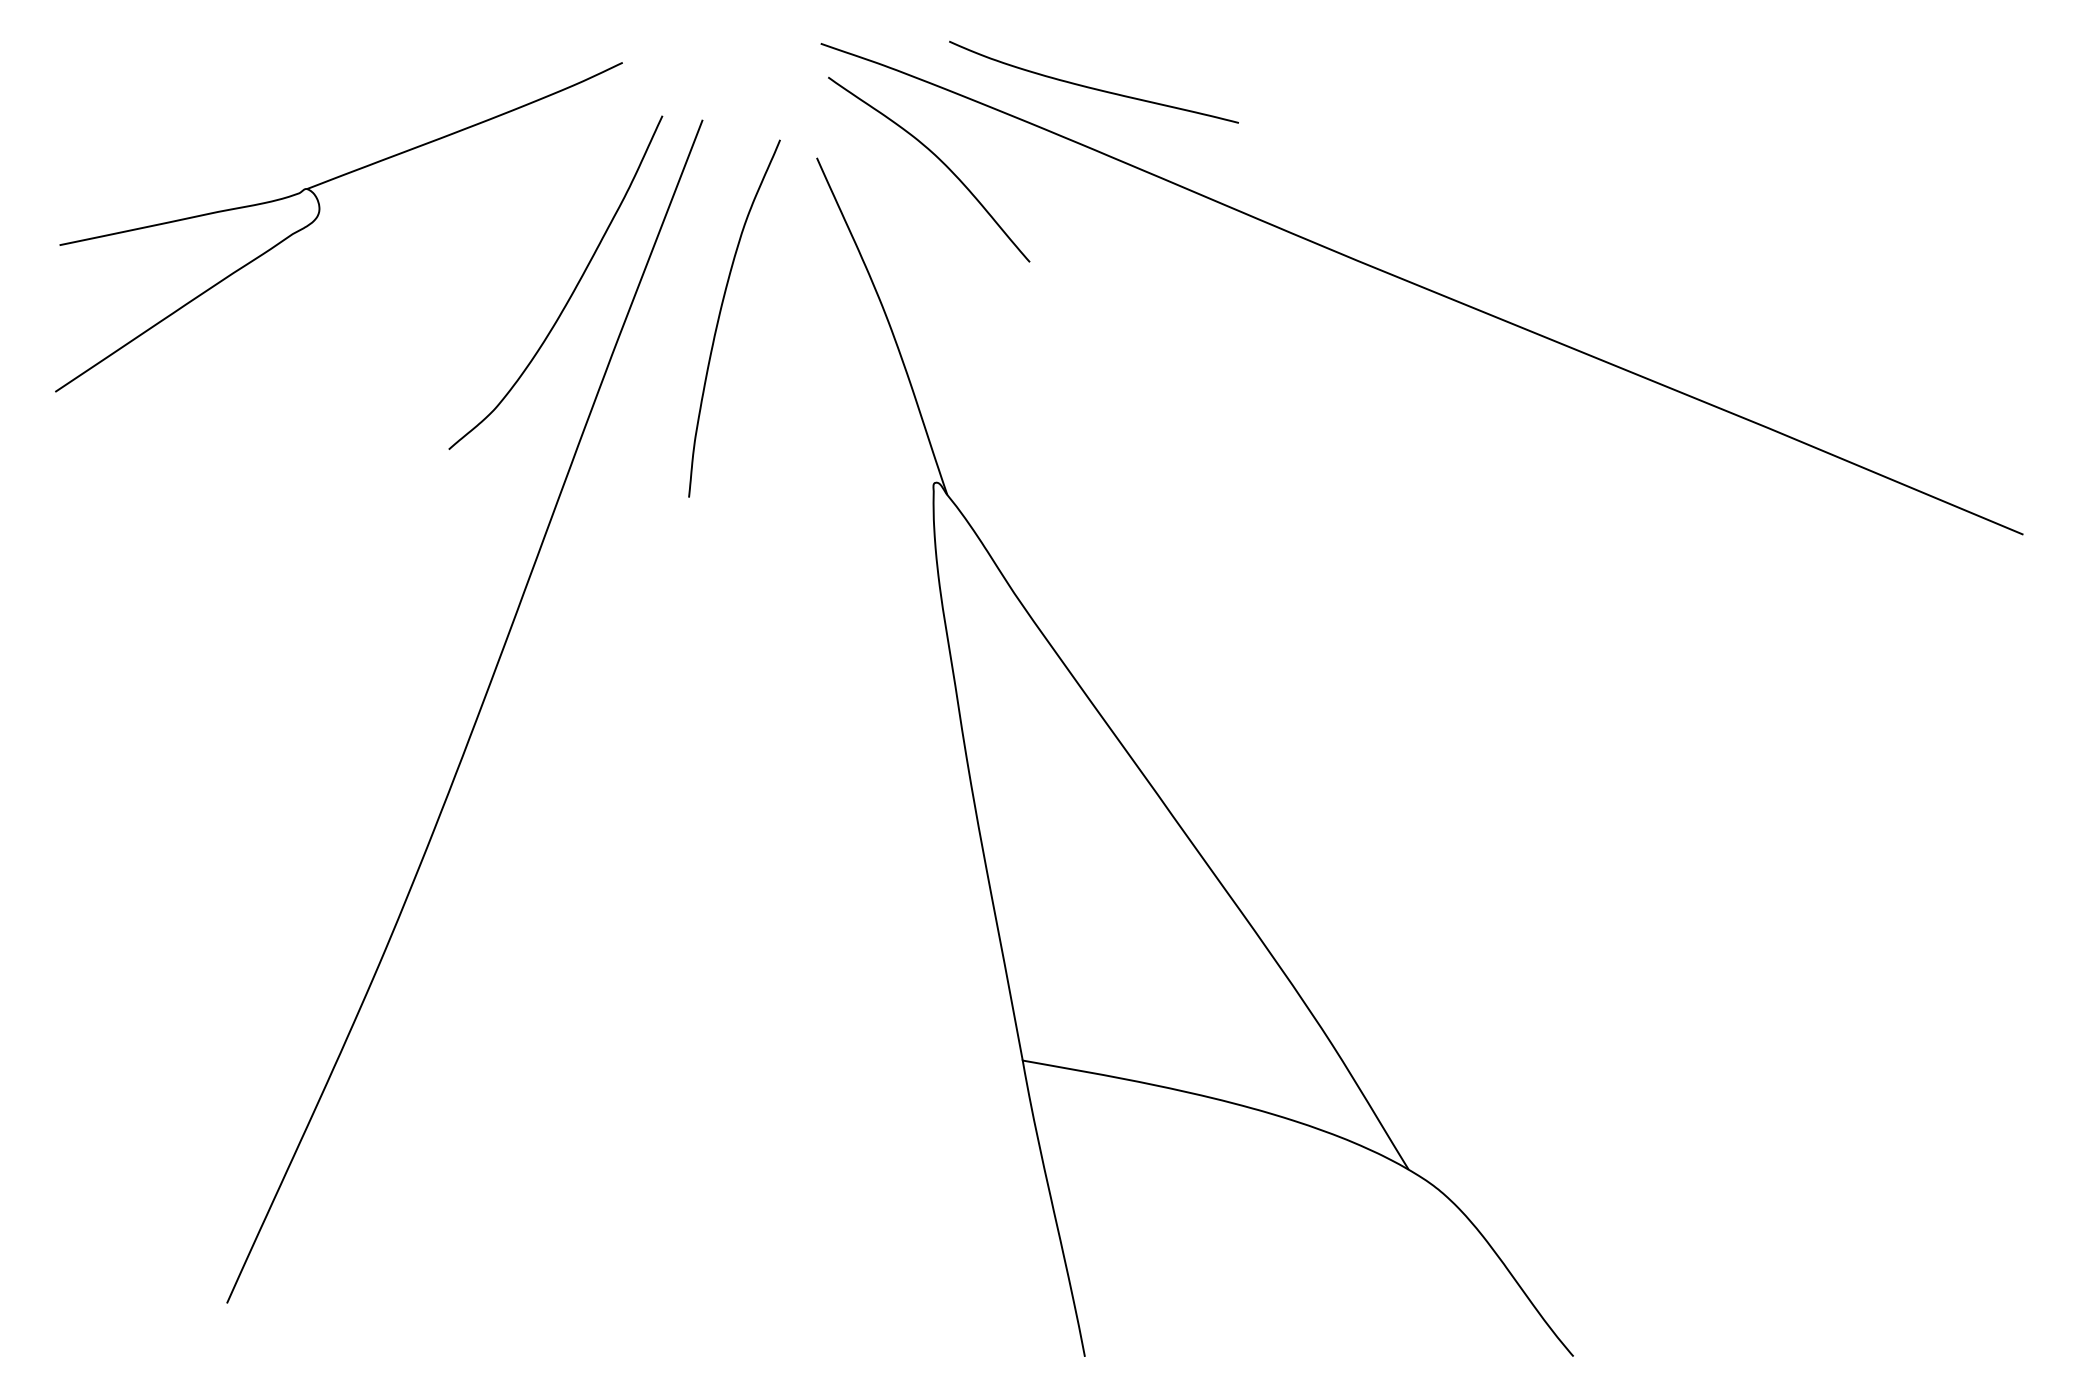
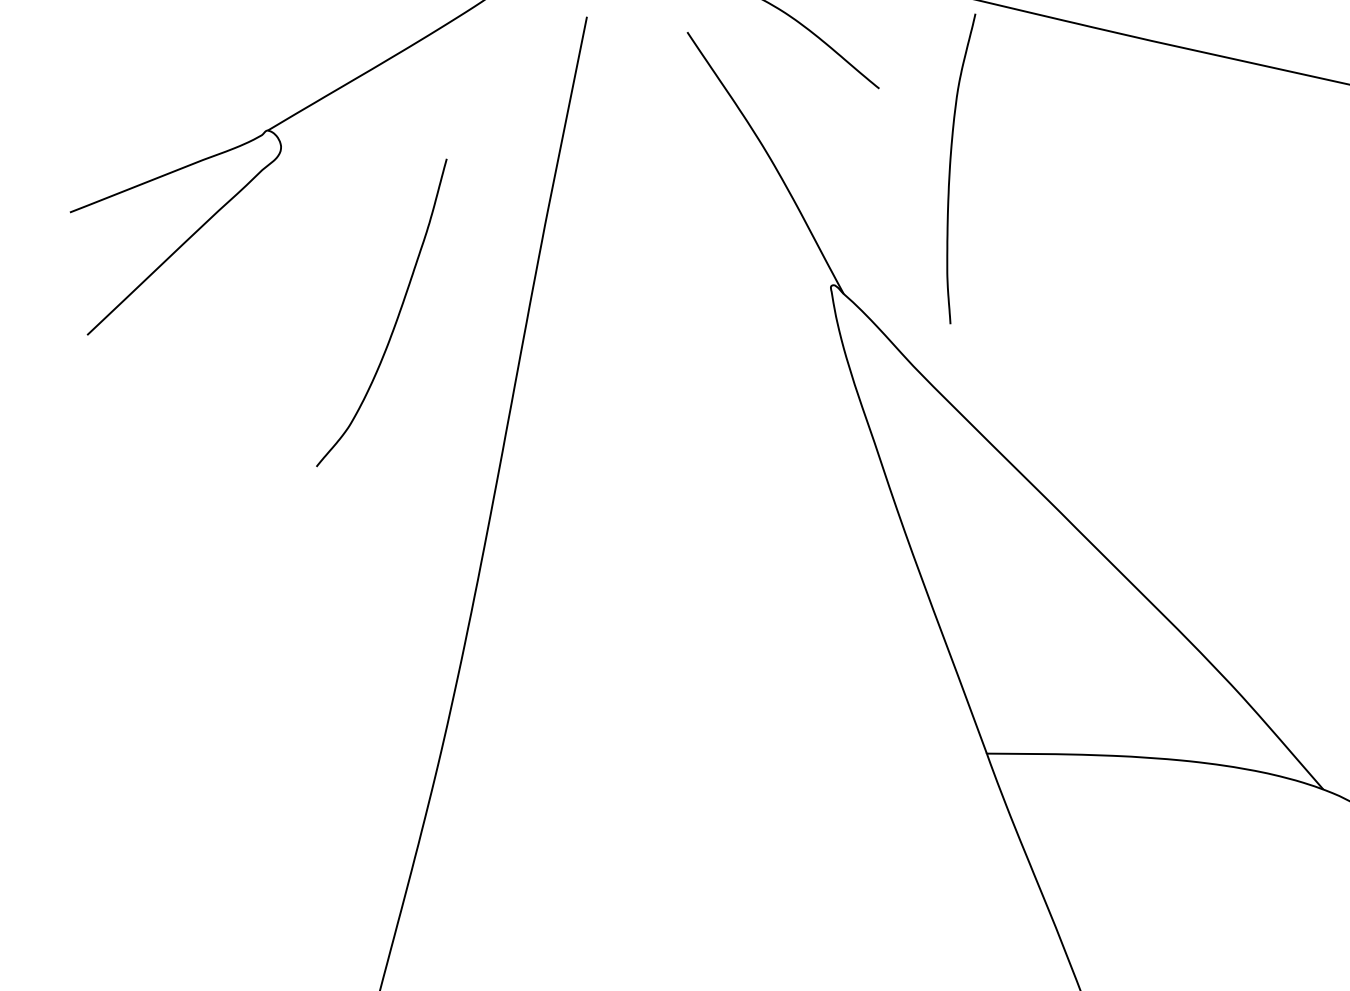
curve: (572, 291) -> (396, 317), moved
curve: (720, 316) -> (950, 169), moved

